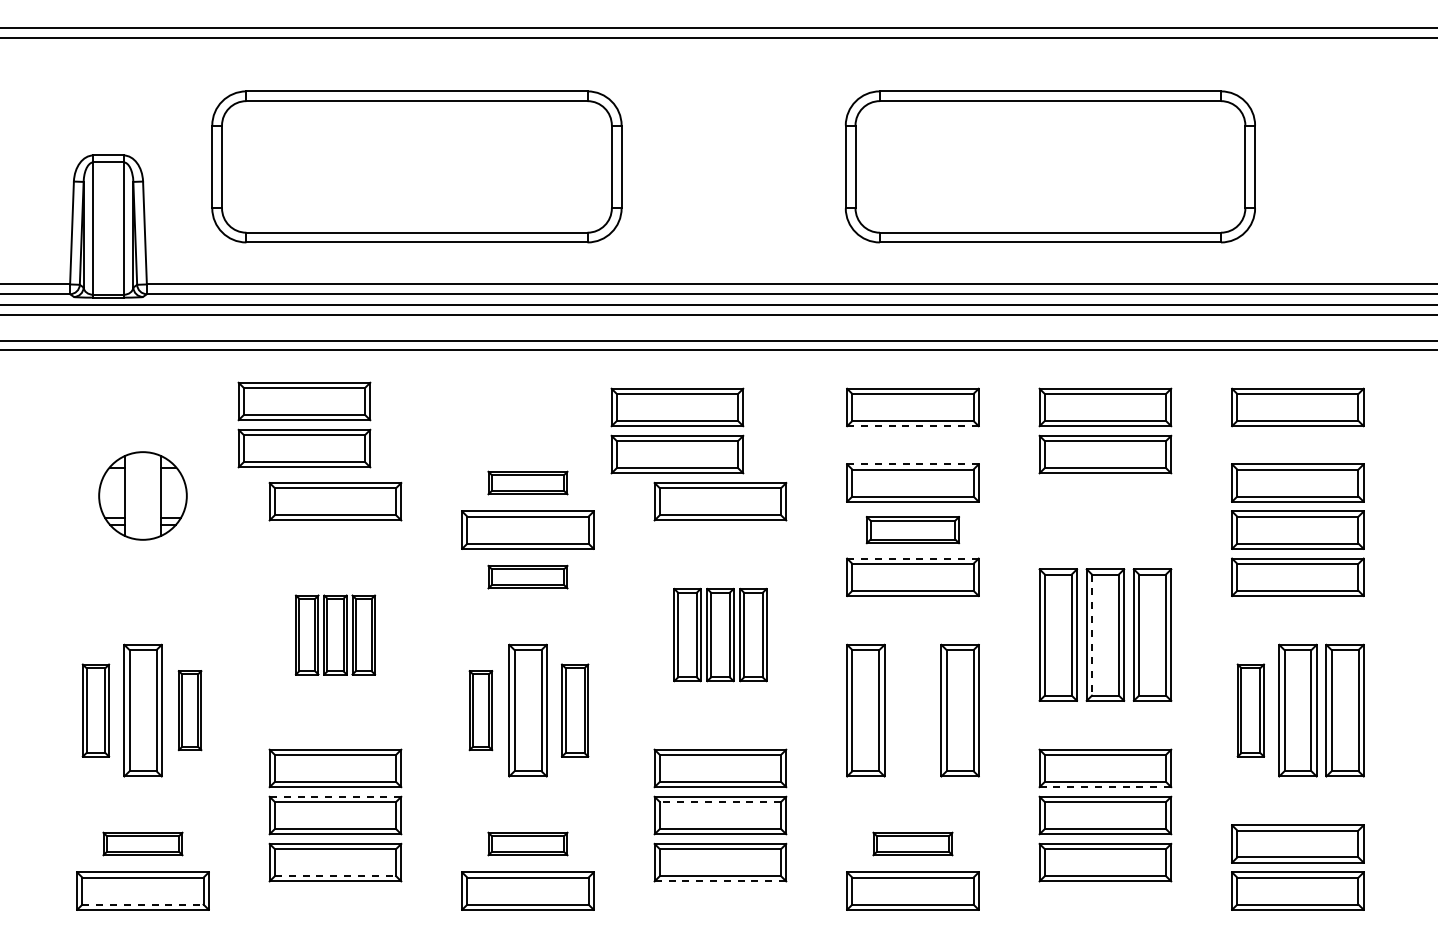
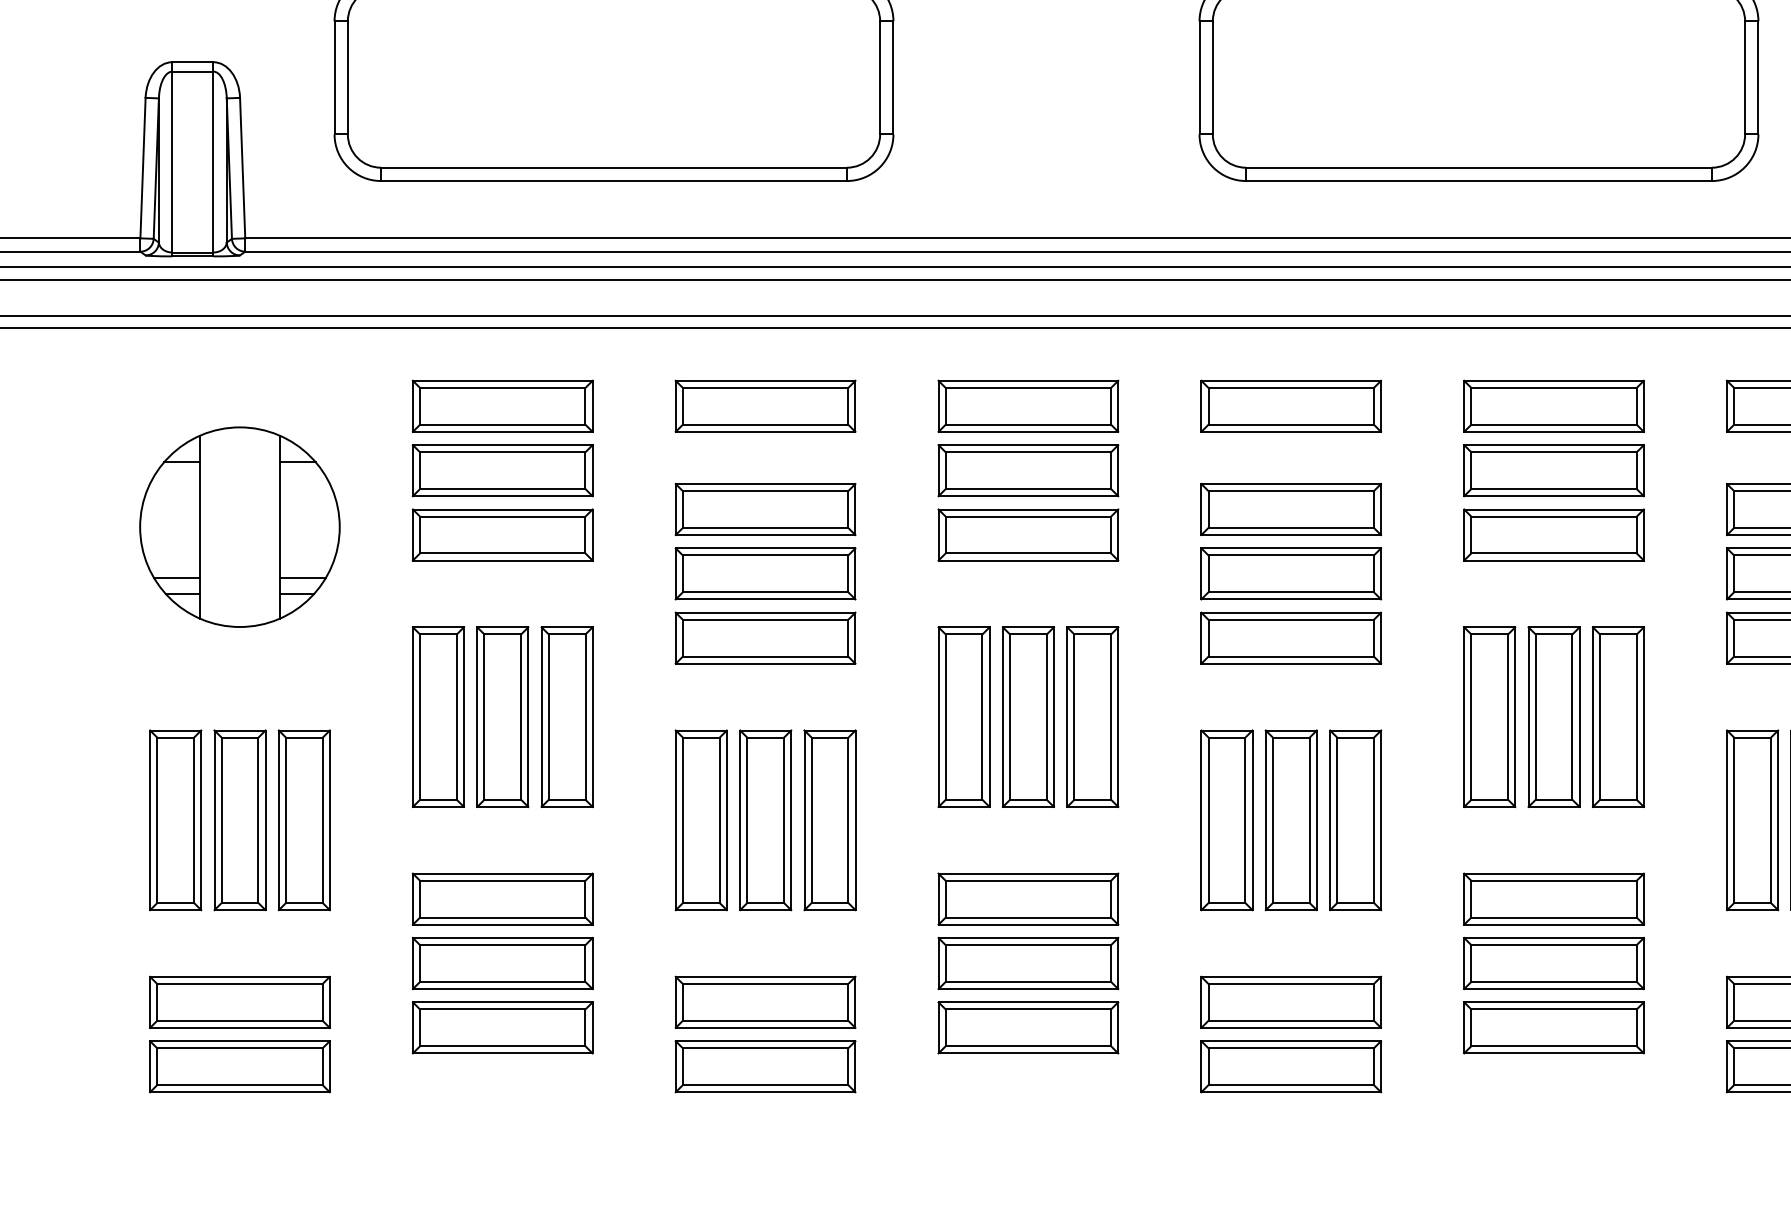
part: (527, 407) -> (764, 406), added
part: (304, 424) -> (502, 437), moved
line: (912, 426) -> (1290, 432), dashed -> solid
part: (677, 430) -> (1028, 437), moved
line: (912, 464) -> (1290, 484), dashed -> solid
part: (527, 482) -> (764, 508), size x1.67
part: (142, 495) -> (239, 526), size x1.67
part: (1105, 501) -> (1554, 534), added
part: (912, 529) -> (1290, 572), size x1.43
line: (912, 558) -> (1290, 612), dashed -> solid
part: (527, 576) -> (764, 637), size x1.67
part: (335, 634) -> (502, 716), size x1.67
part: (720, 634) -> (1028, 716), size x1.43
line: (1091, 635) -> (1535, 717), dashed -> solid
part: (95, 710) -> (175, 820), size x1.43
part: (189, 710) -> (303, 820), size x1.67
part: (480, 710) -> (700, 820), size x1.67
part: (574, 710) -> (829, 820), size x1.43
part: (912, 710) -> (1290, 820), added
part: (1250, 710) -> (1752, 820), size x1.43
line: (1105, 787) -> (1554, 925), dashed -> solid
line: (335, 796) -> (502, 937), dashed -> solid
line: (720, 802) -> (1028, 945), dashed -> solid
part: (142, 843) -> (239, 1001), size x1.67
part: (527, 843) -> (764, 1001), size x1.67
part: (912, 843) -> (1290, 1001), size x1.67
line: (335, 876) -> (502, 1046), dashed -> solid
line: (720, 881) -> (1028, 1053), dashed -> solid
line: (143, 904) -> (240, 1084), dashed -> solid

